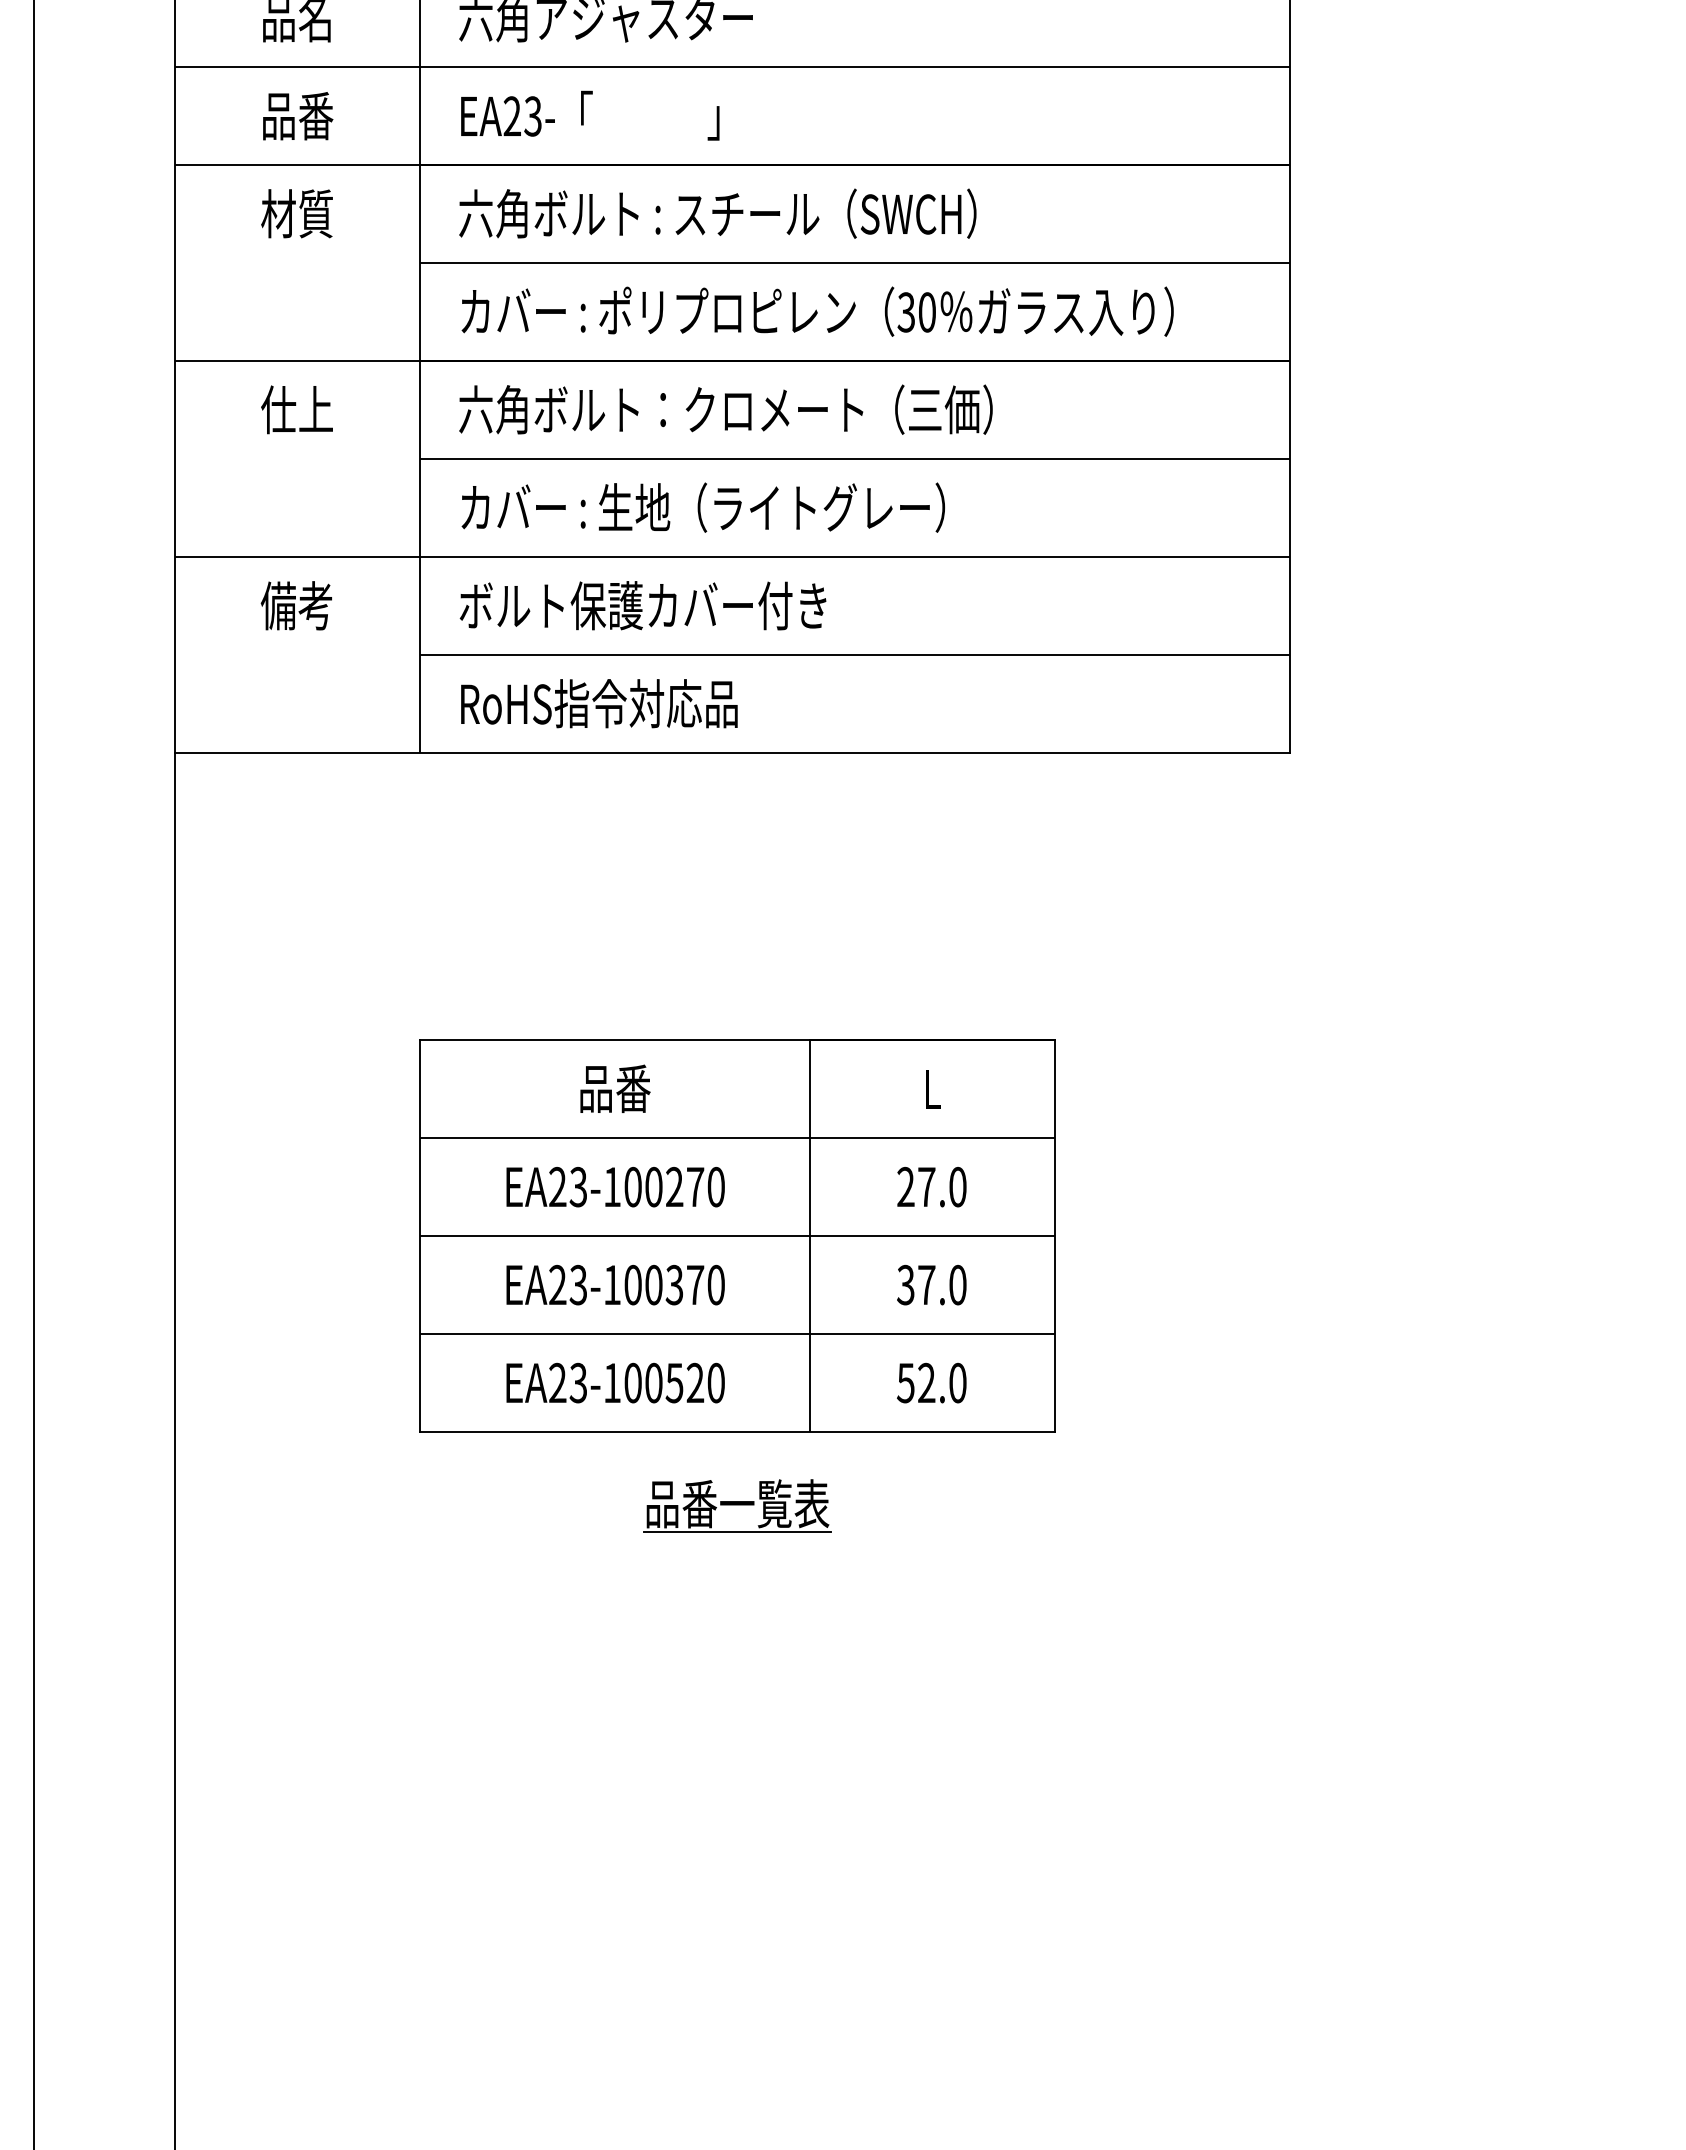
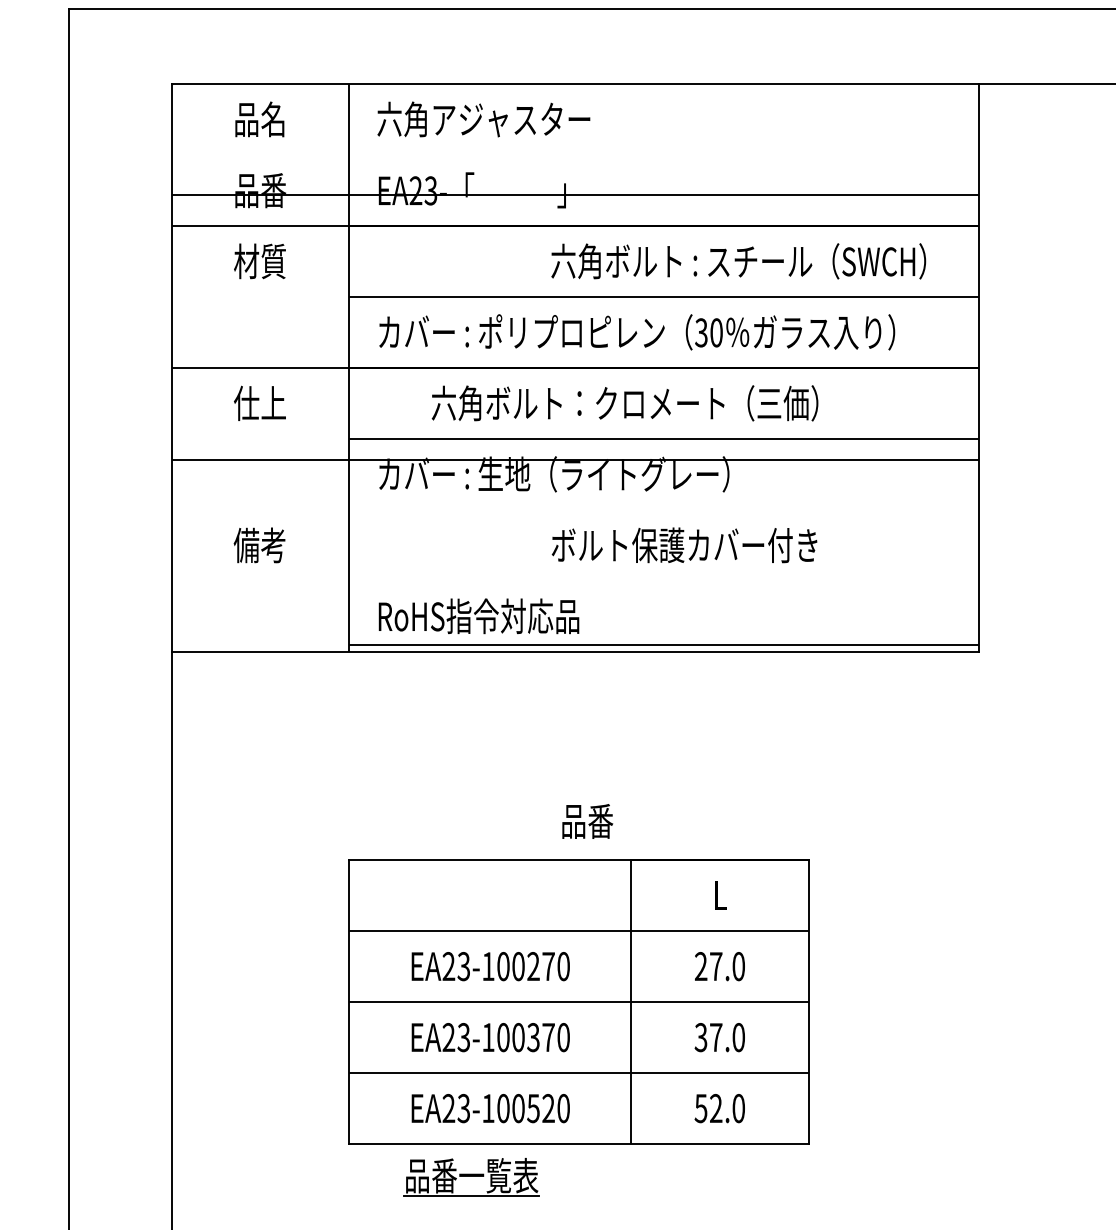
line: (732, 67) -> (575, 195), moved
text: (717, 213) -> (738, 261), moved
text: (725, 409) -> (624, 403), moved
line: (732, 557) -> (575, 460), moved
text: (642, 605) -> (684, 545), moved
line: (854, 655) -> (663, 645), moved
text: (615, 1088) -> (587, 821), moved
part: (737, 1505) -> (471, 1176), moved

